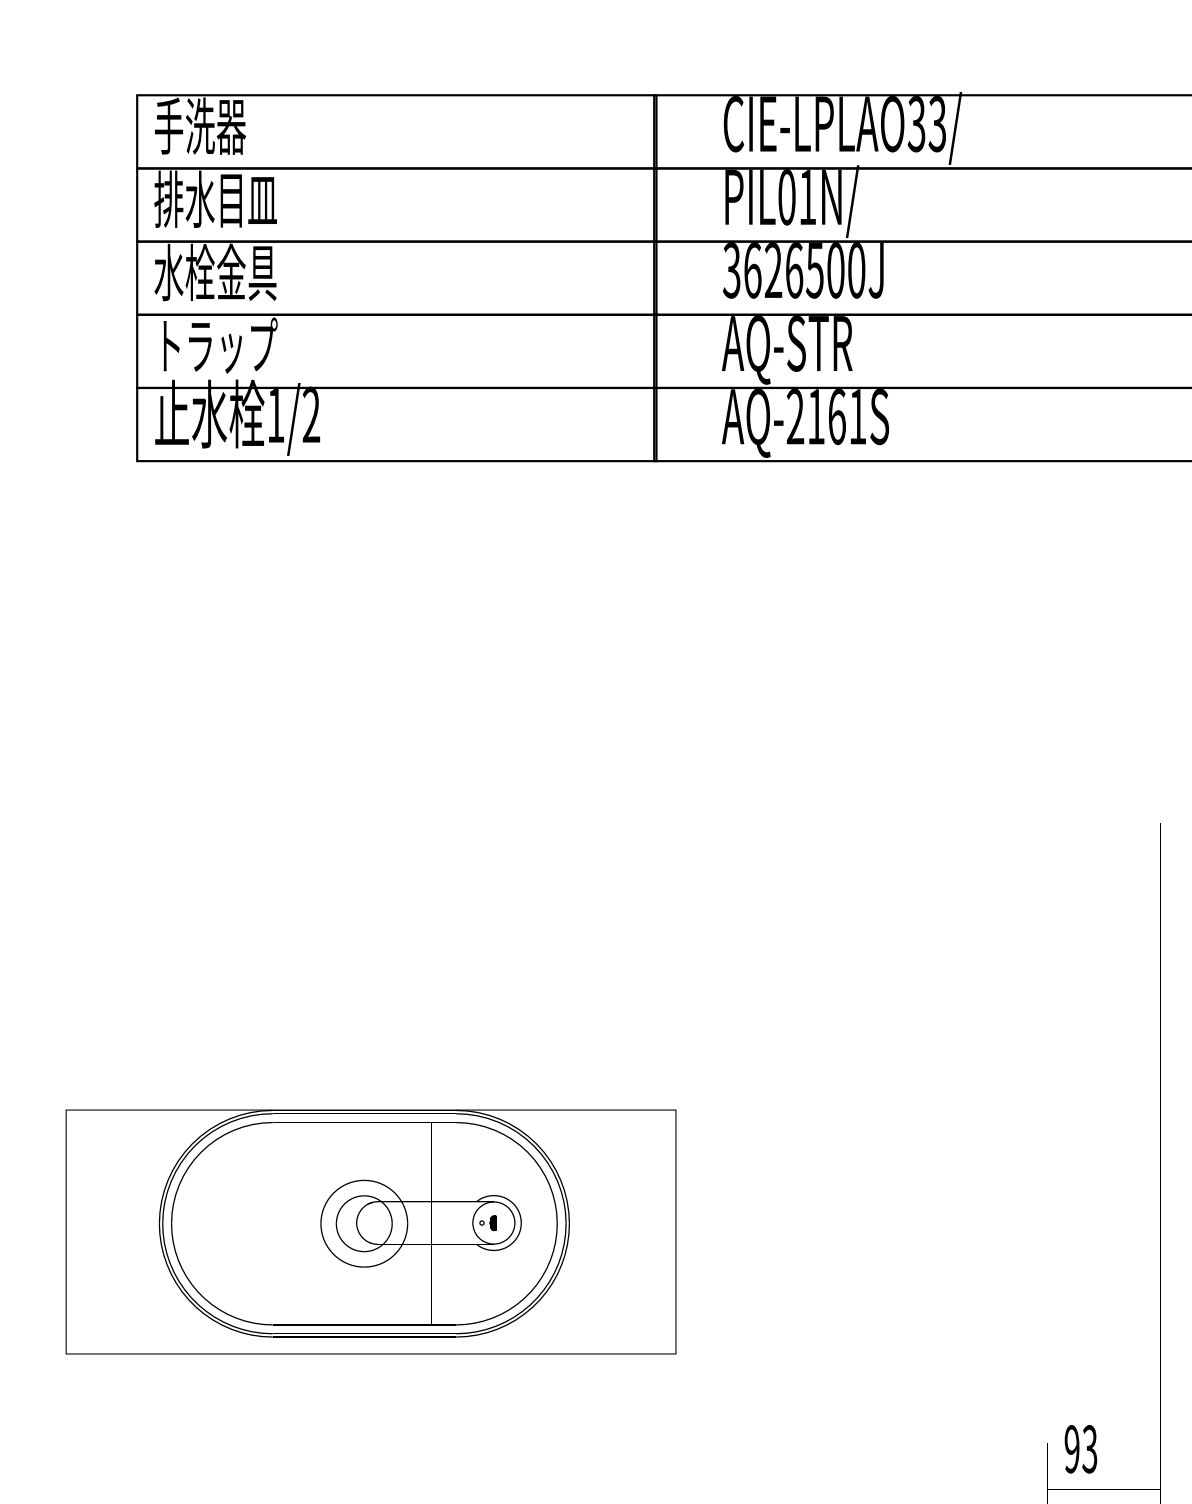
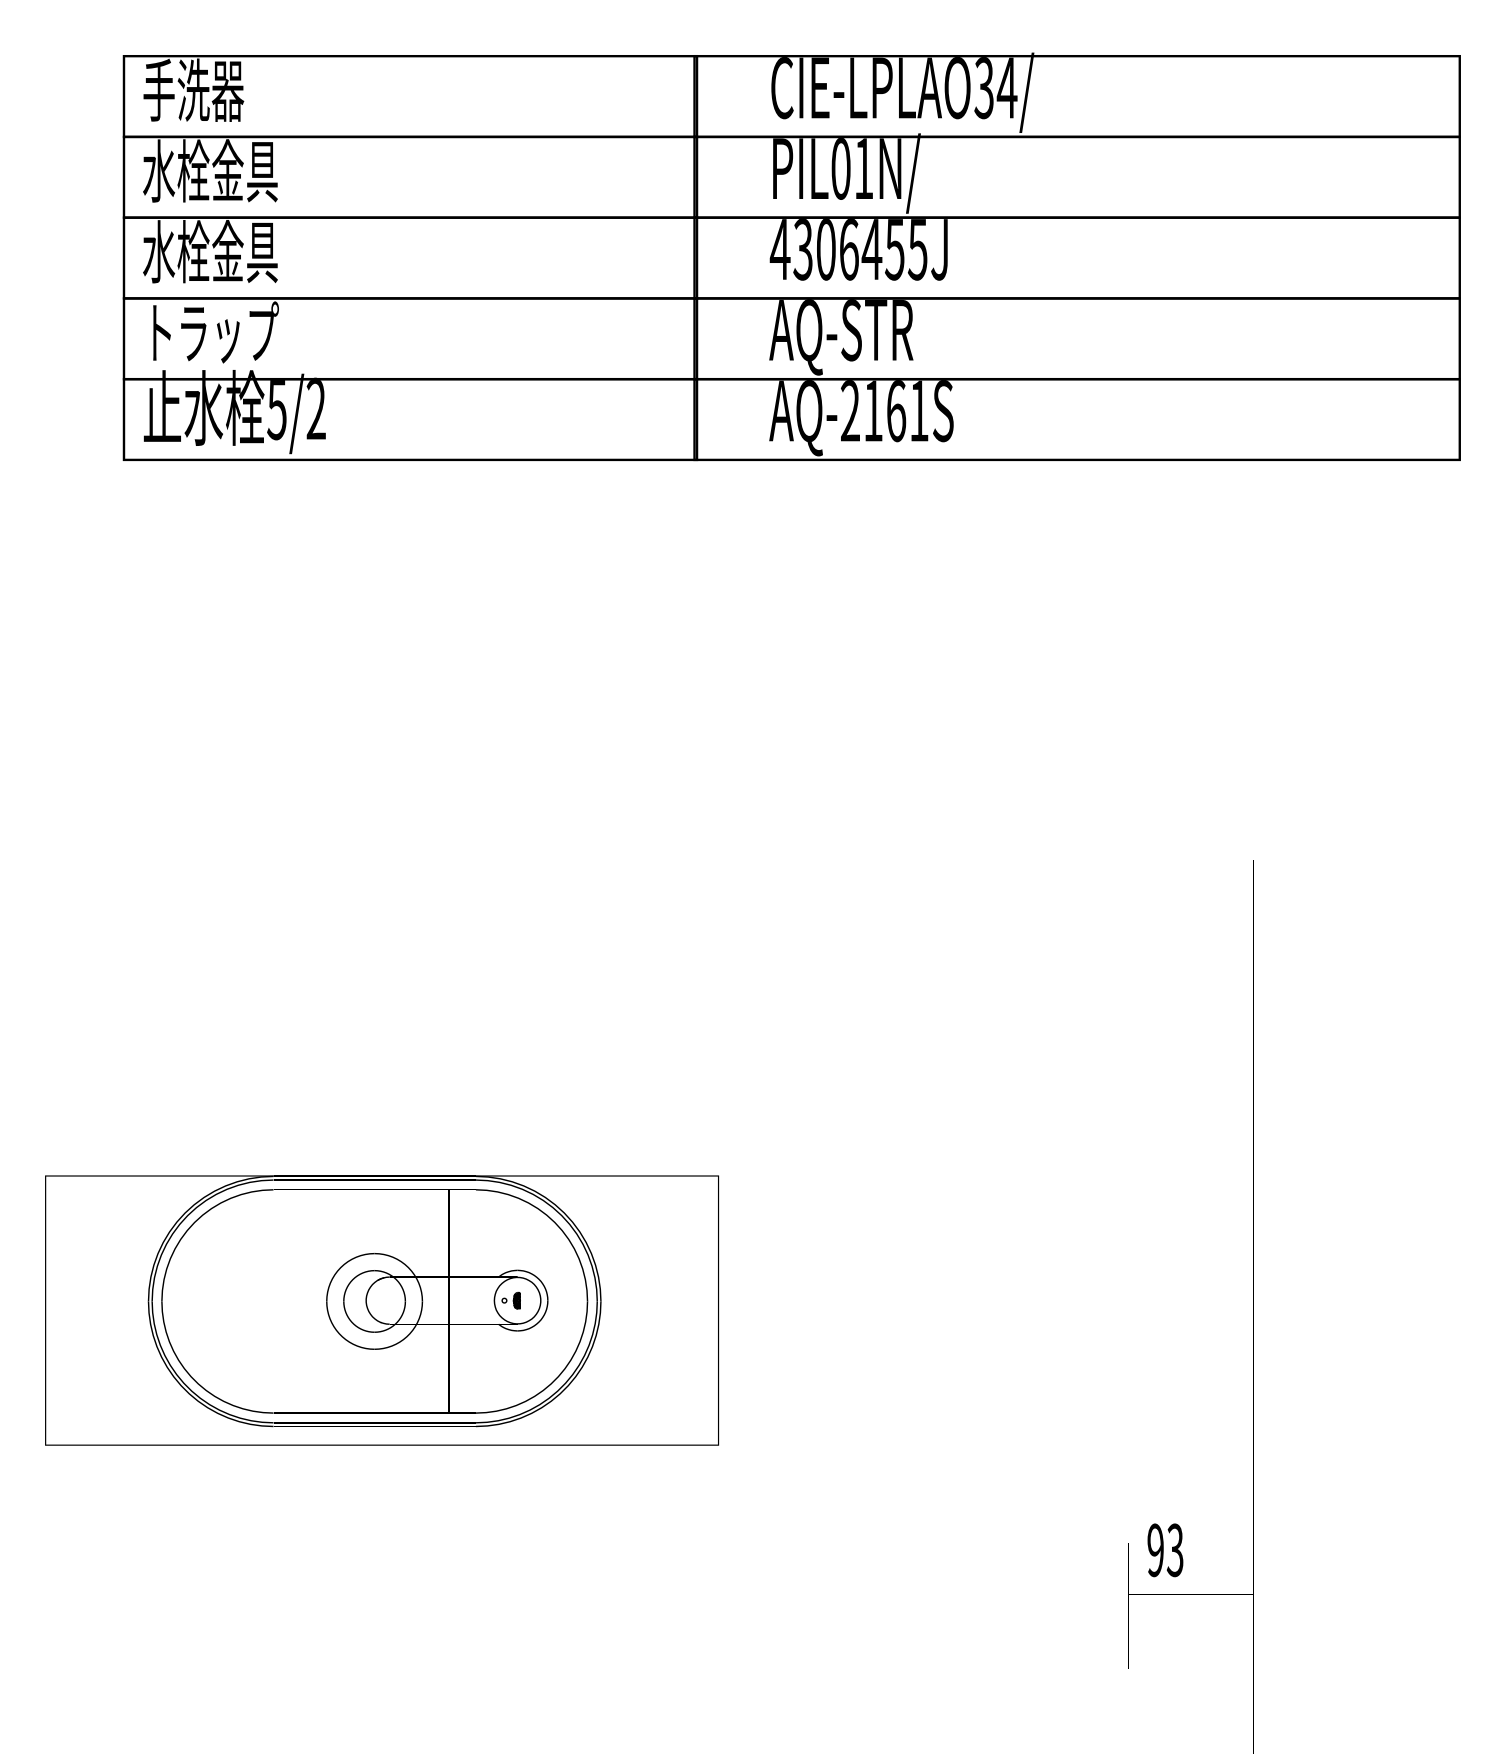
text: (936, 124) -> (1006, 88), CIE-LPLAO33/ -> CIE-LPLAO34/
text: (215, 198) -> (210, 170), 排水目皿 -> 水栓金具
text: (793, 270) -> (848, 249), 3626500J -> 4306455J
text: (275, 416) -> (276, 410), 1/2 -> 5/2

